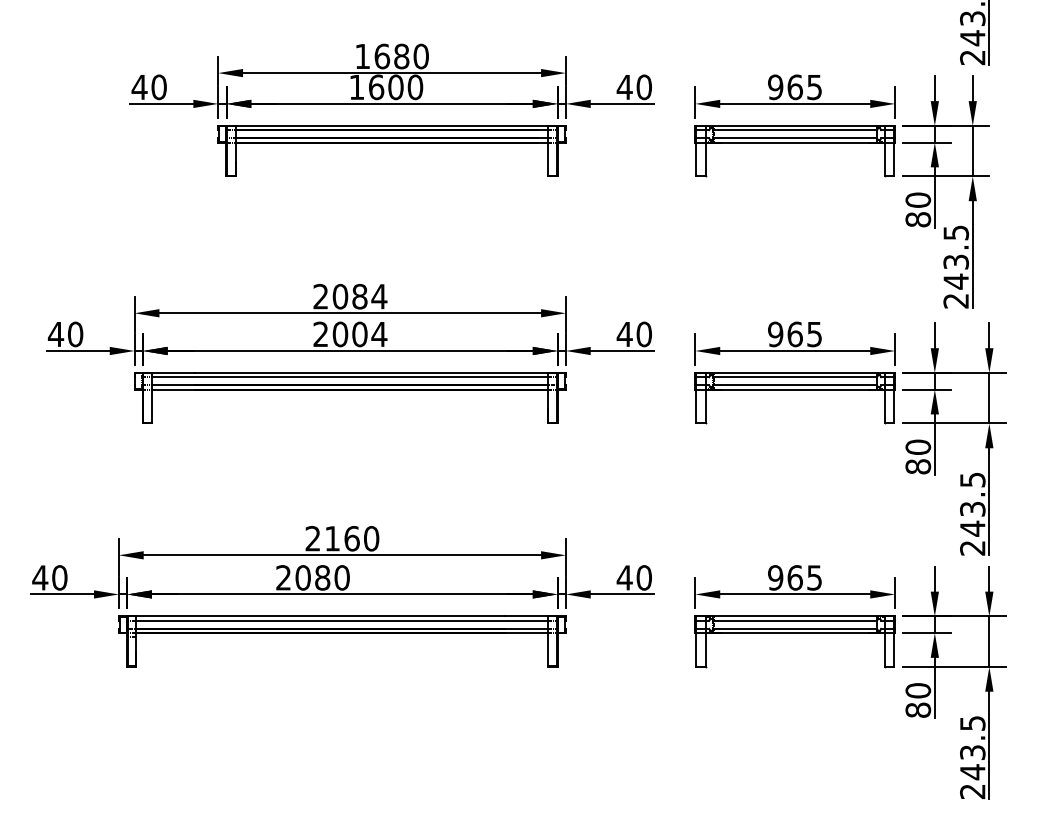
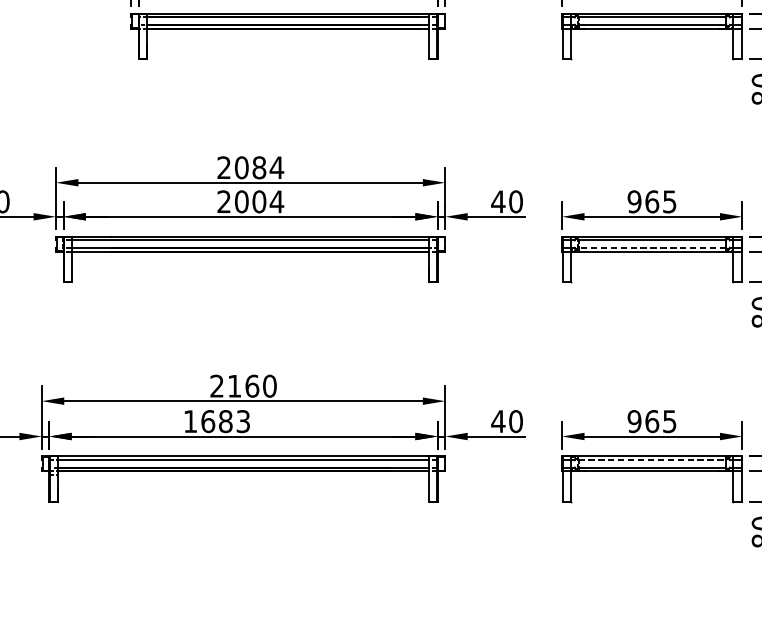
line: (795, 385) -> (652, 247), solid -> dashed
text: (312, 577) -> (216, 421), 2080 -> 1683
line: (795, 620) -> (652, 460), solid -> dashed

